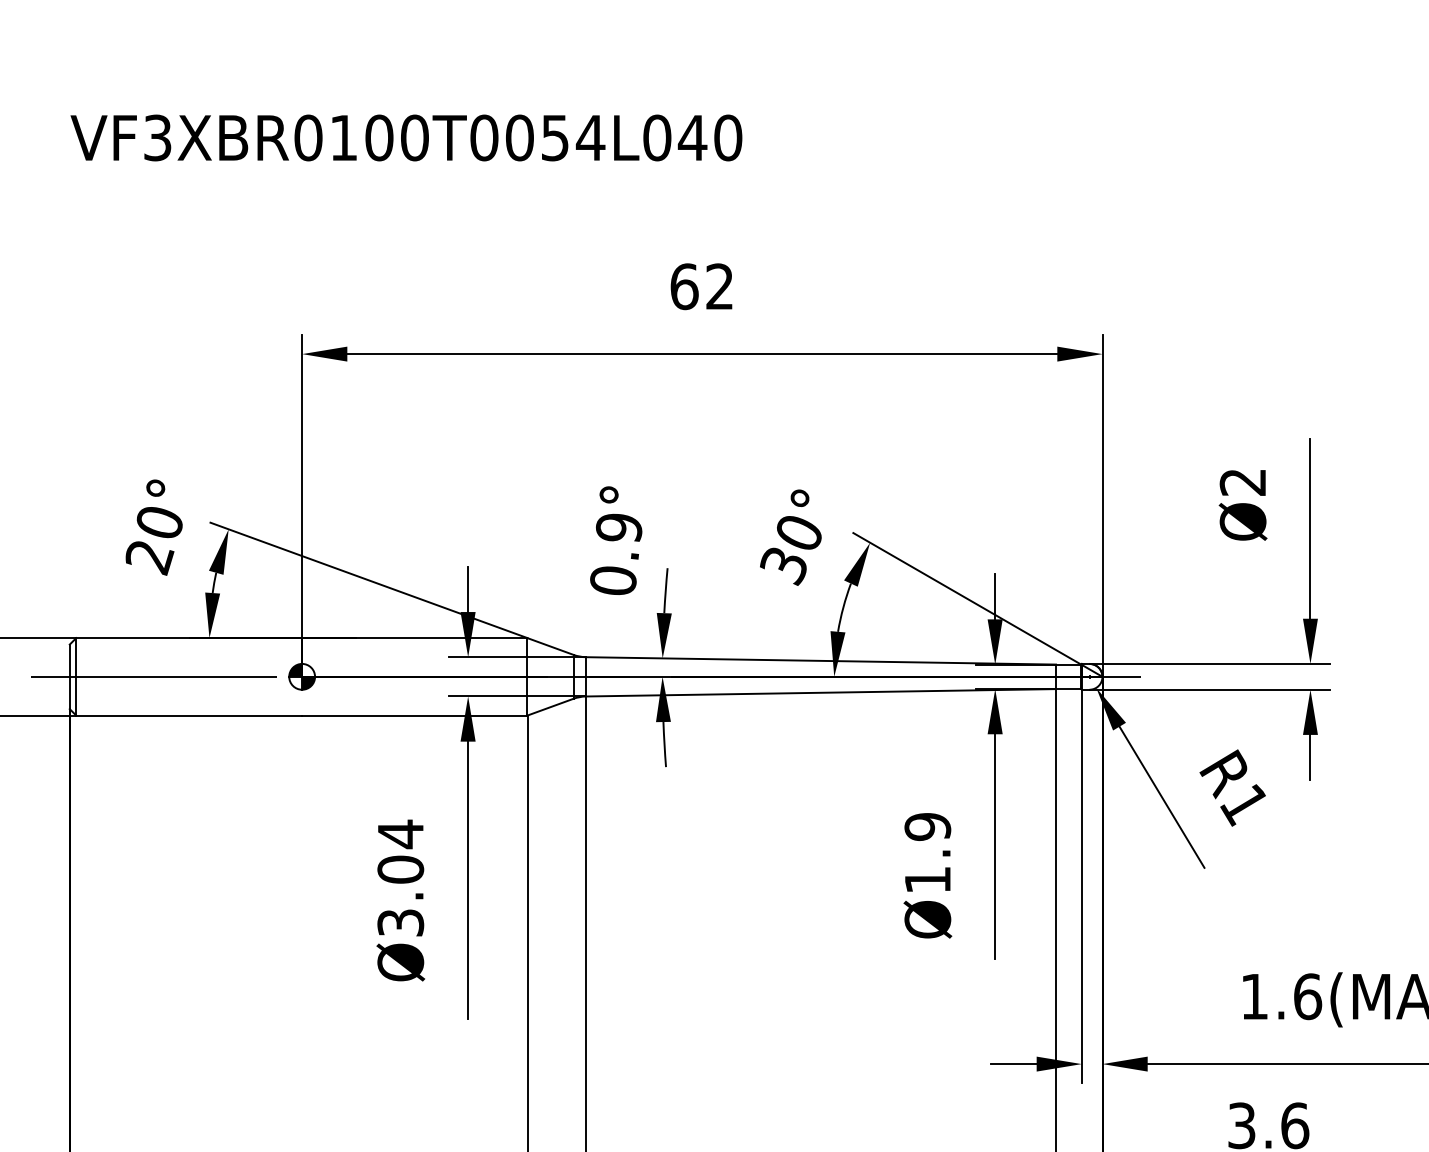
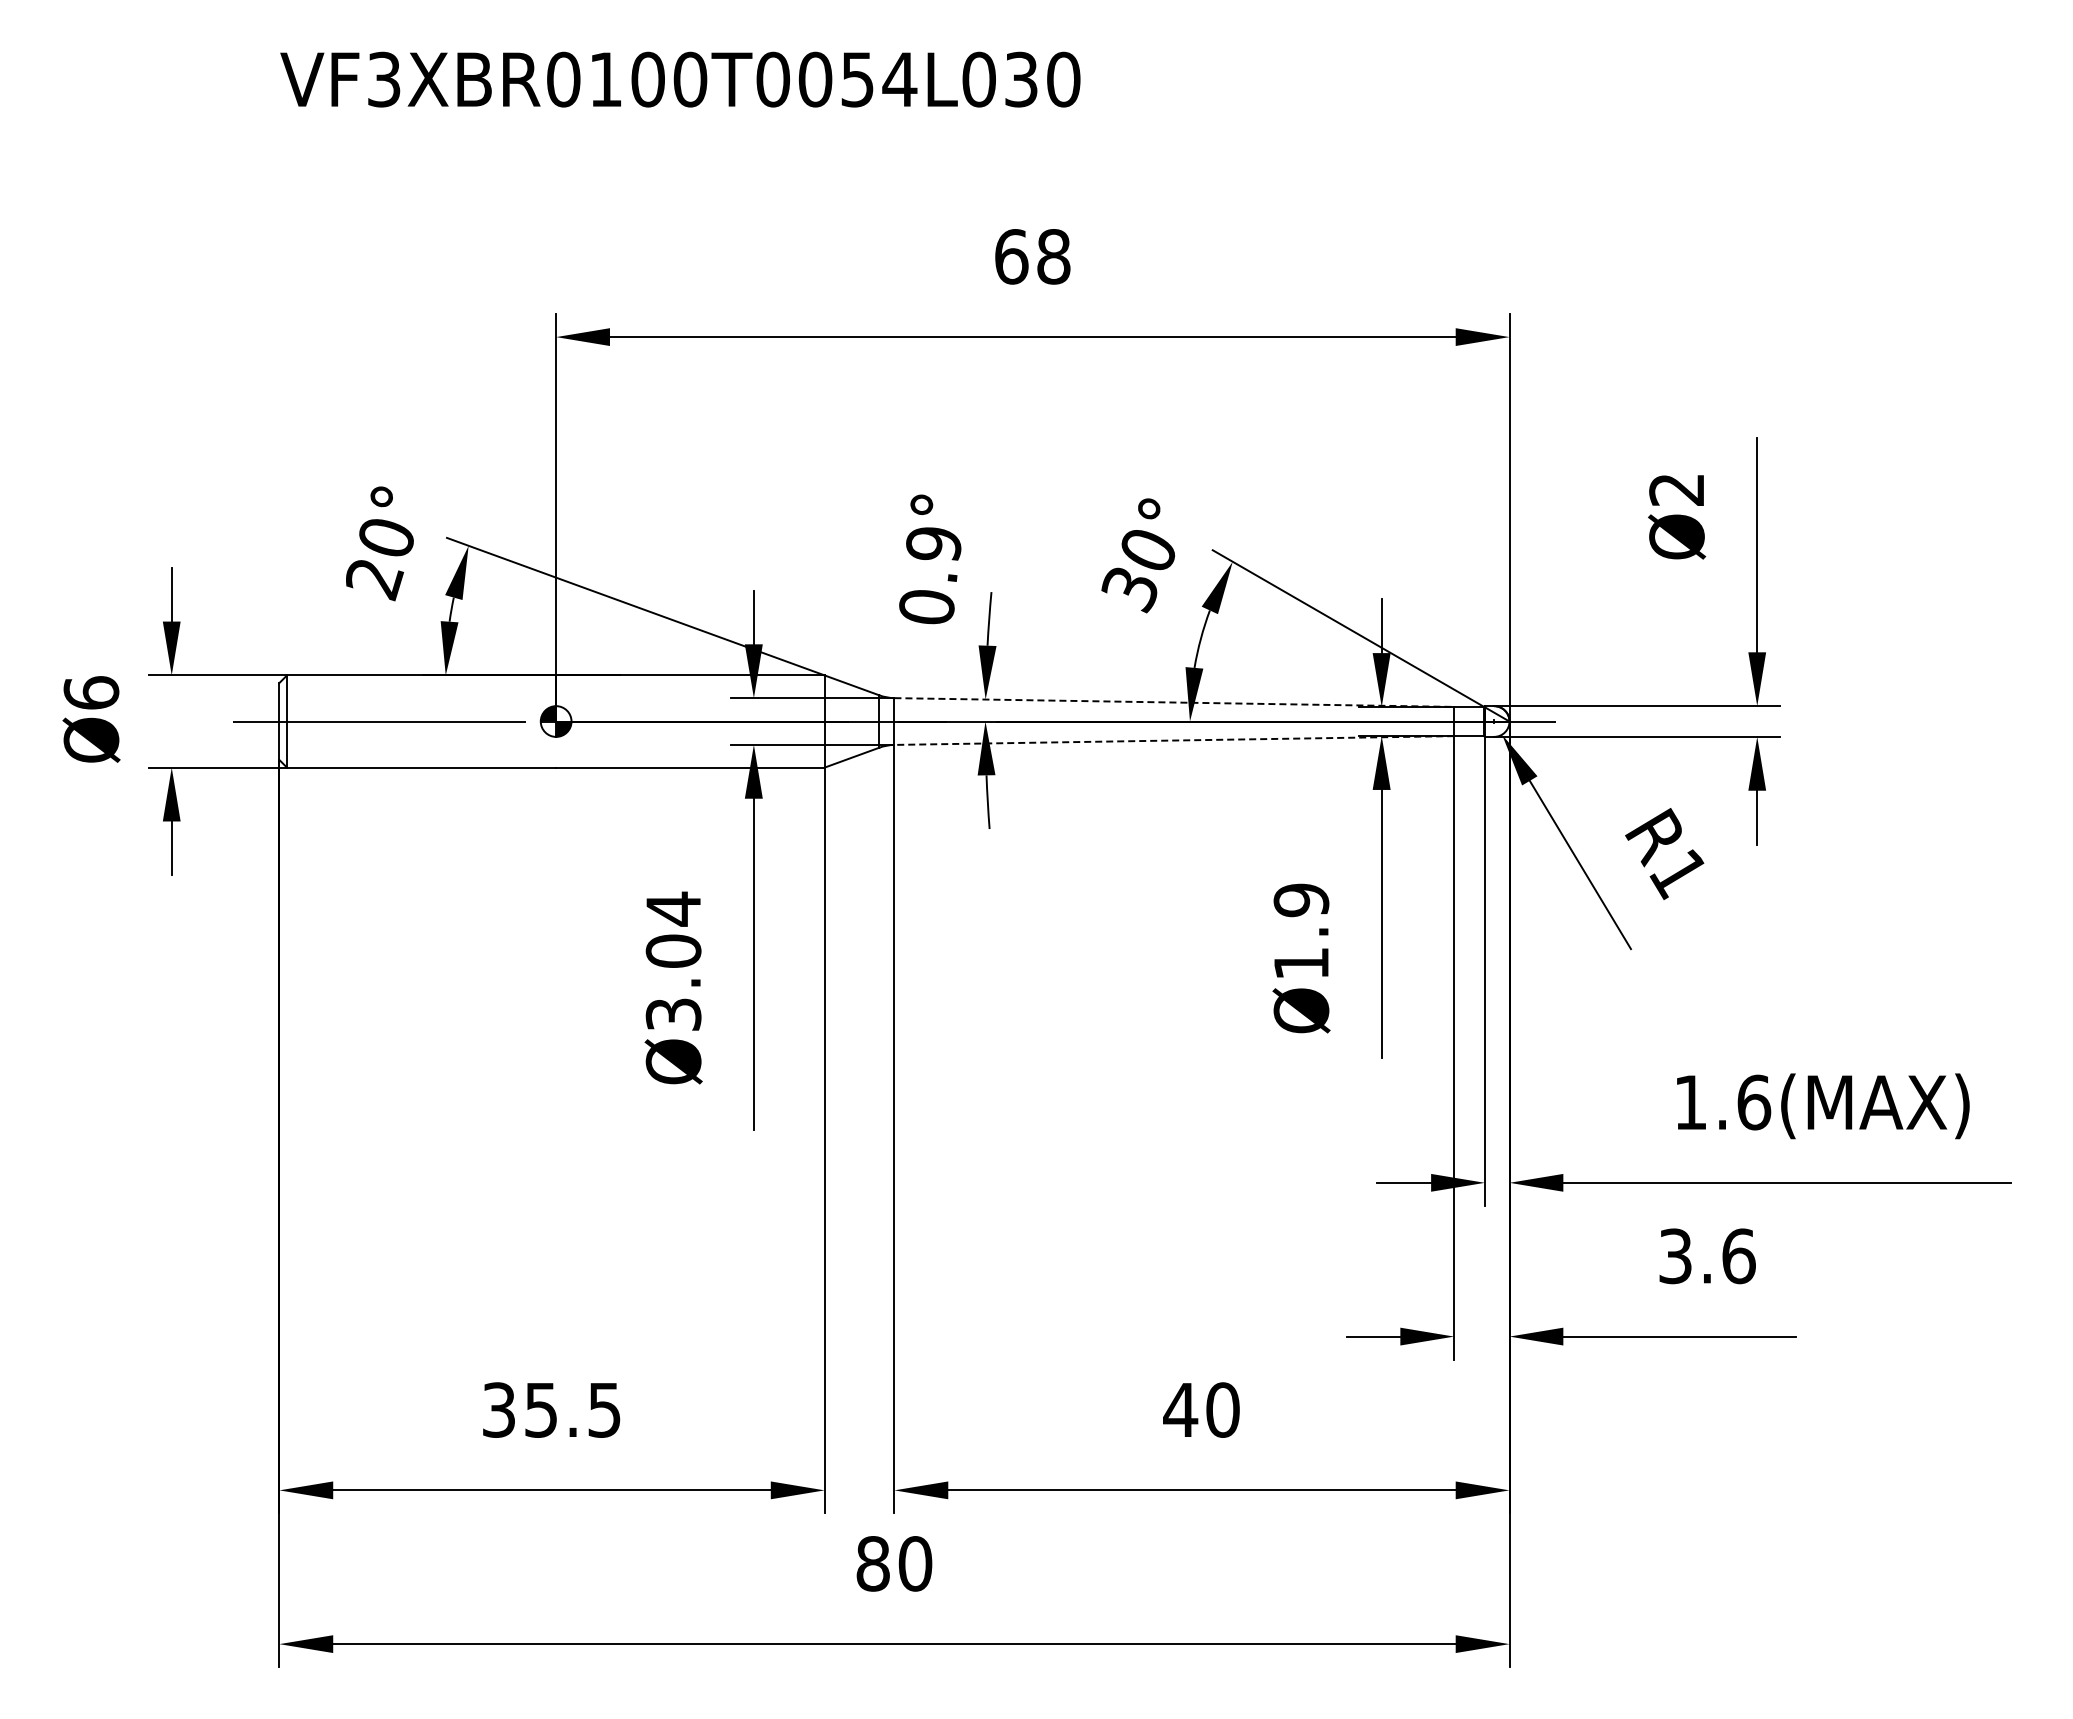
text: (691, 137) -> (1020, 79), VF3XBR0100T0054L040 -> VF3XBR0100T0054L030
text: (719, 286) -> (1053, 256), 62 -> 68
line: (821, 660) -> (1174, 702), solid -> dashed
line: (821, 692) -> (1174, 740), solid -> dashed

